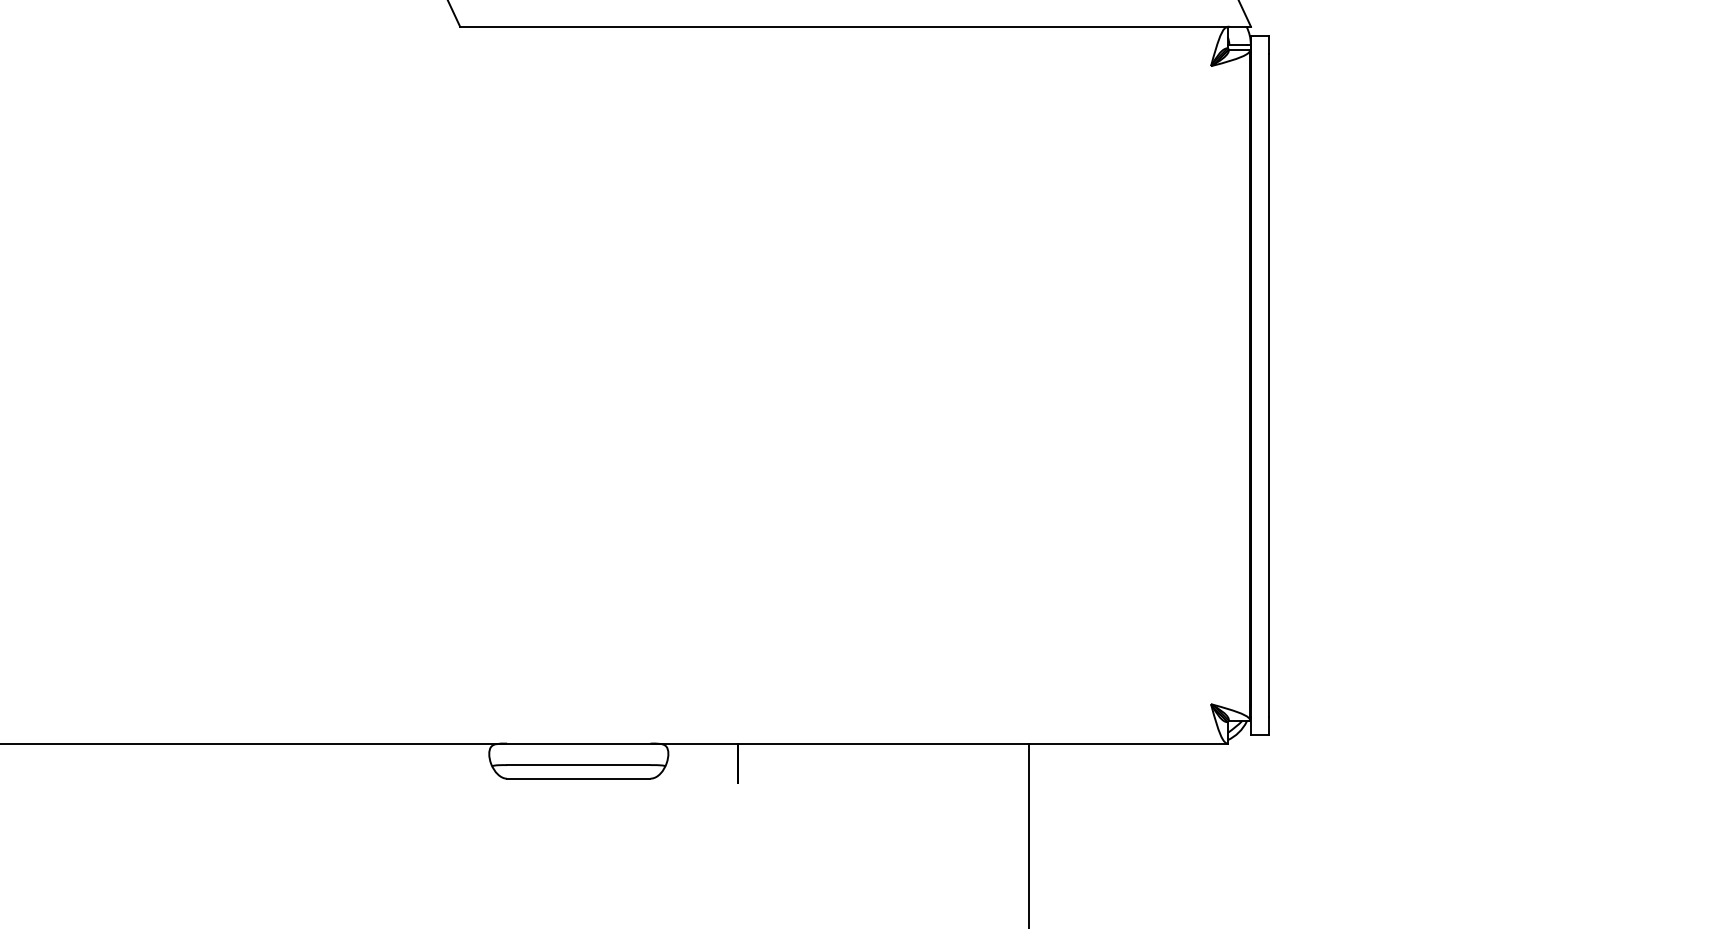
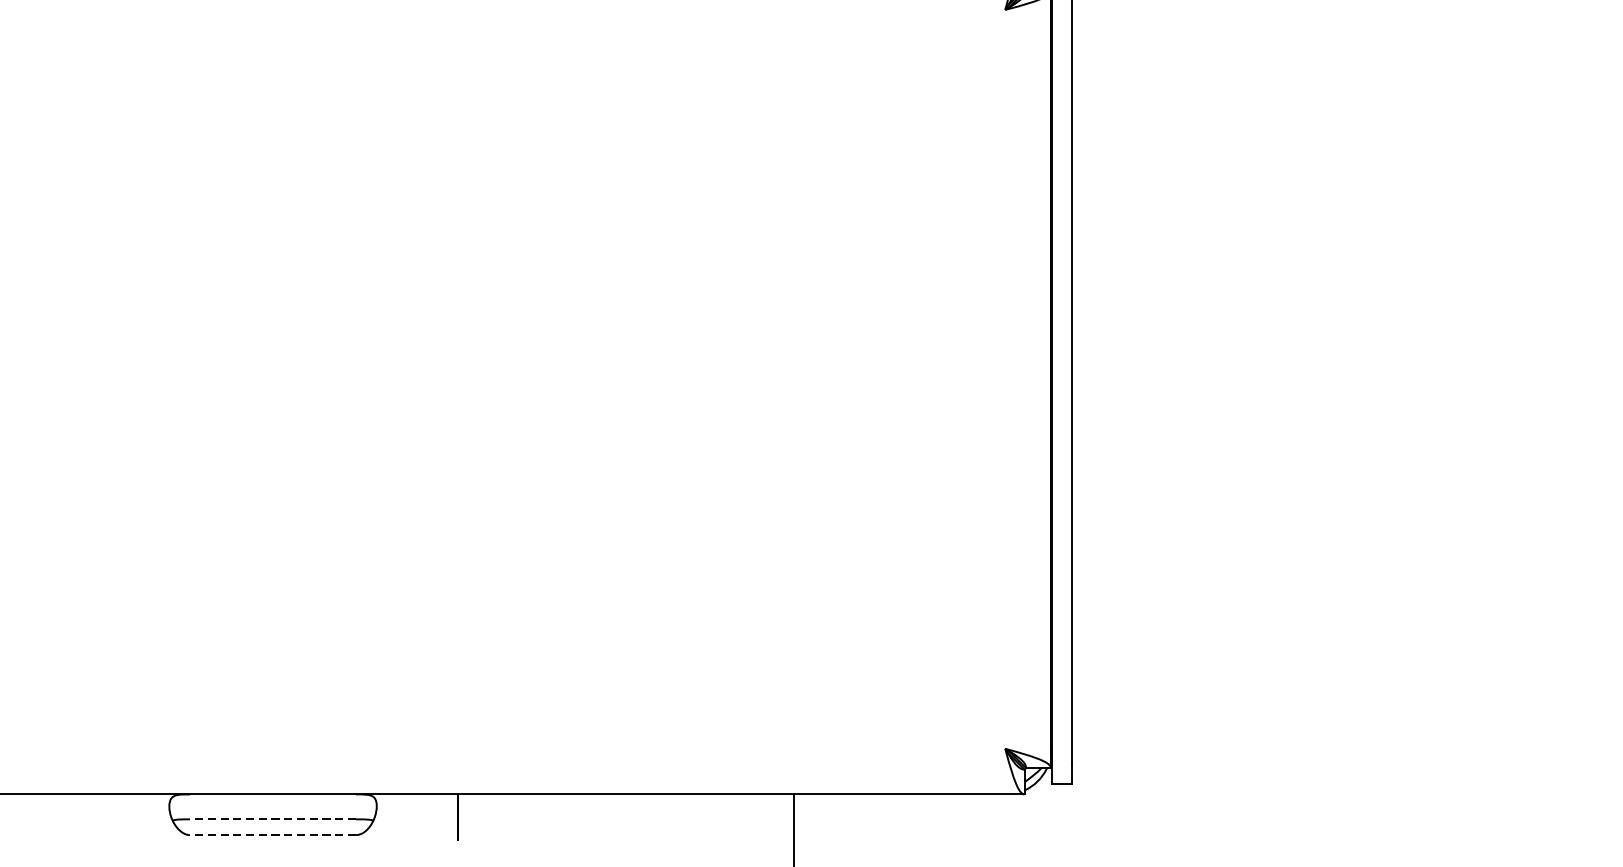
line: (578, 765) -> (272, 819), solid -> dashed
line: (578, 778) -> (272, 834), solid -> dashed

